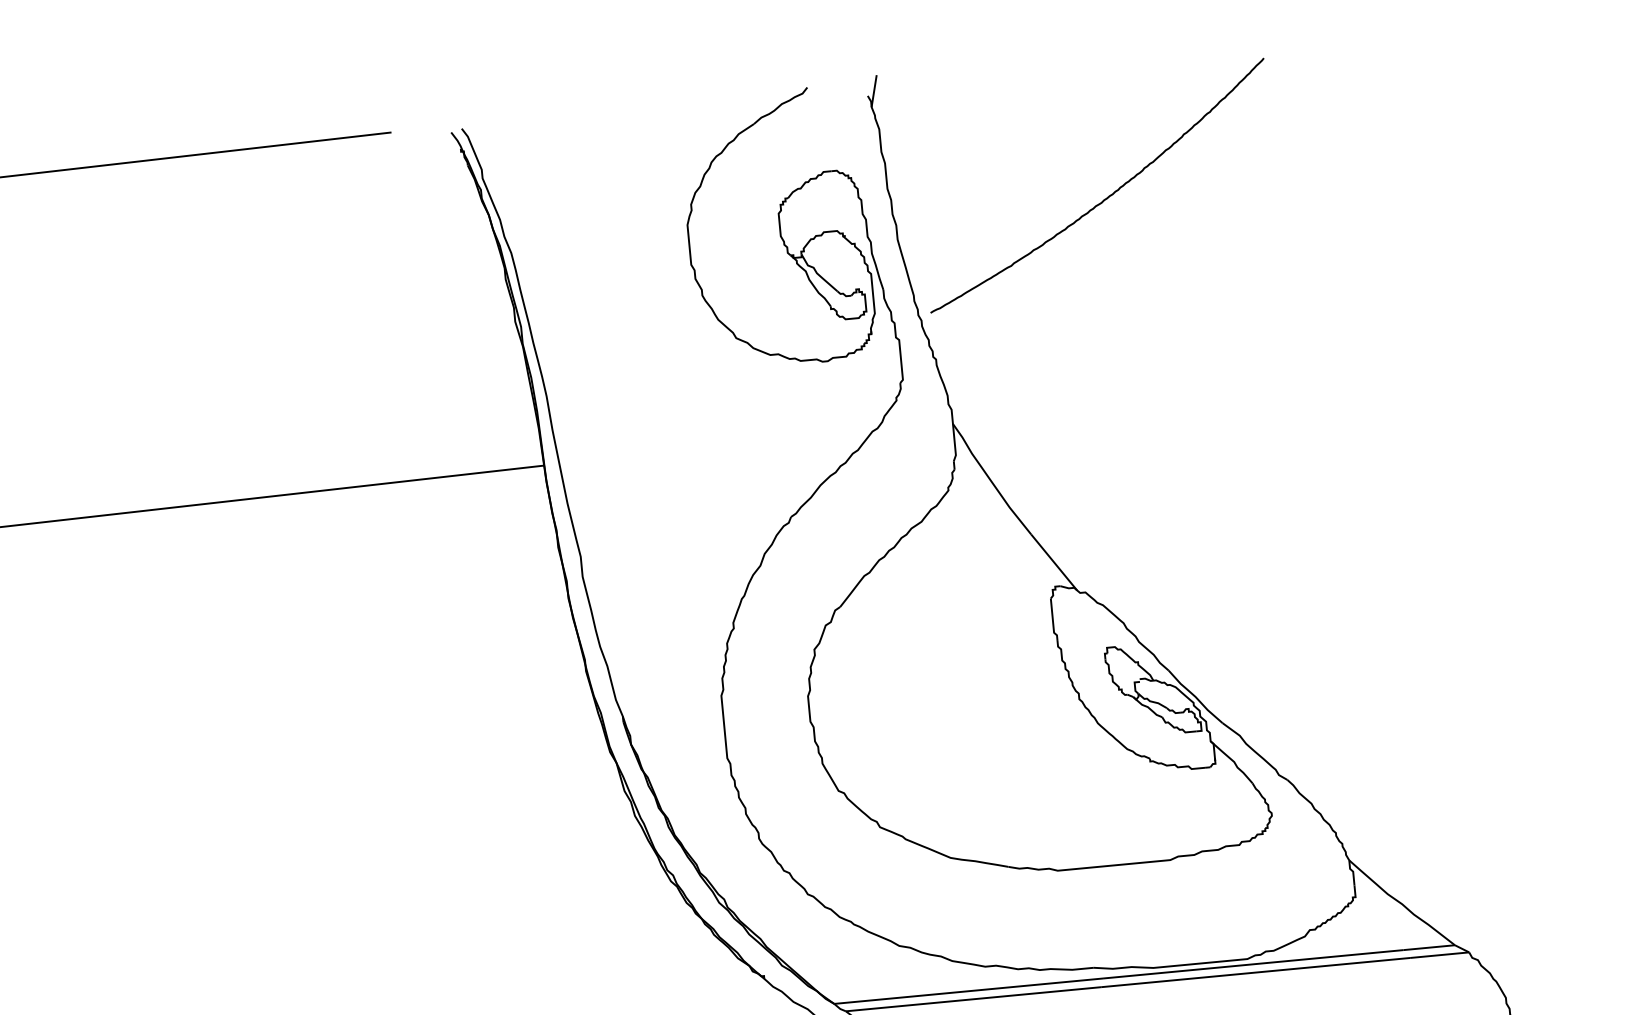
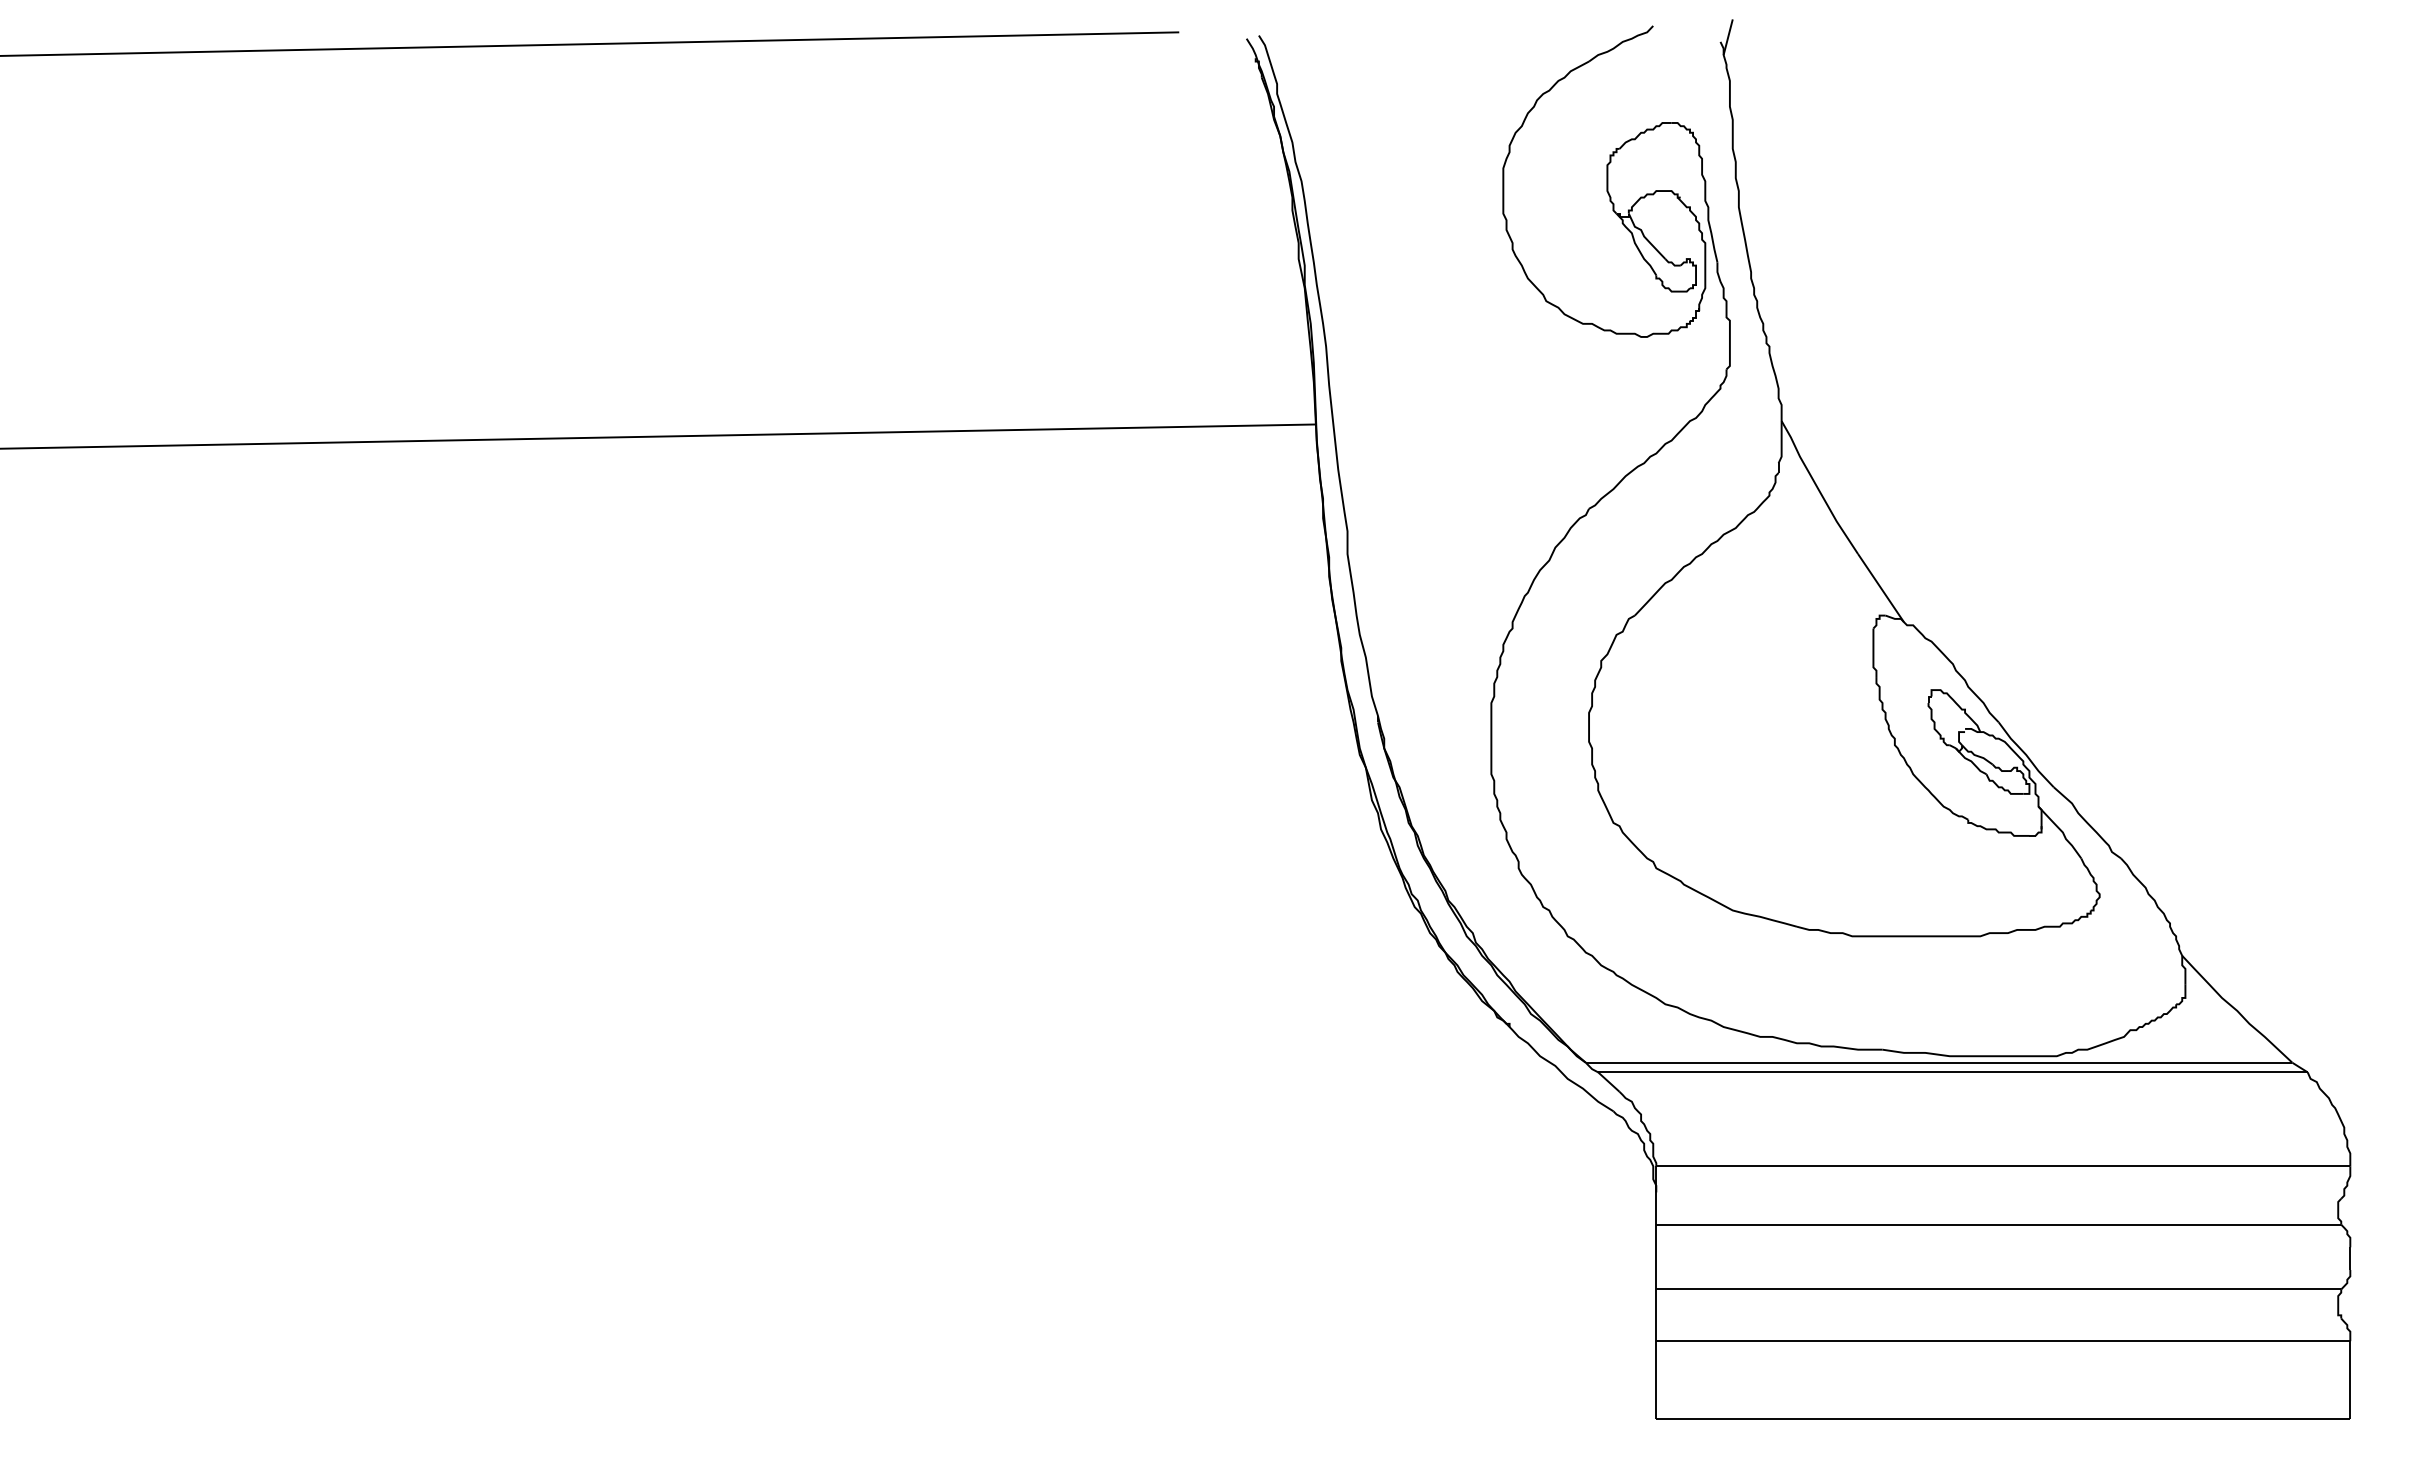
curve: (1104, 199) -> (1976, 183), removed

